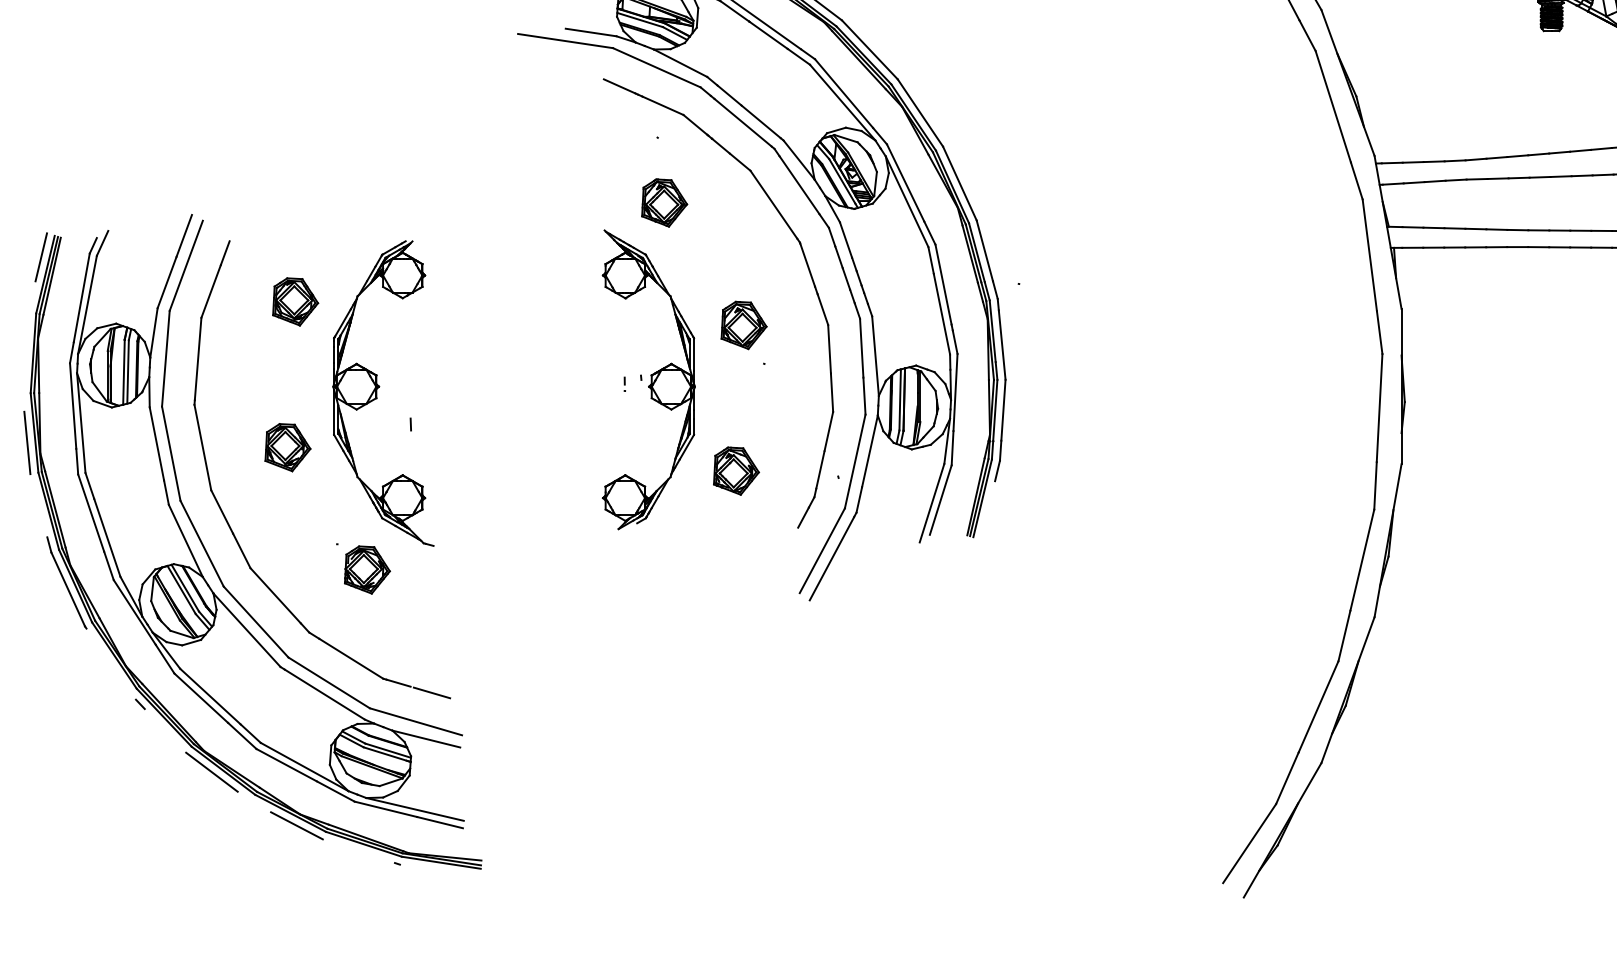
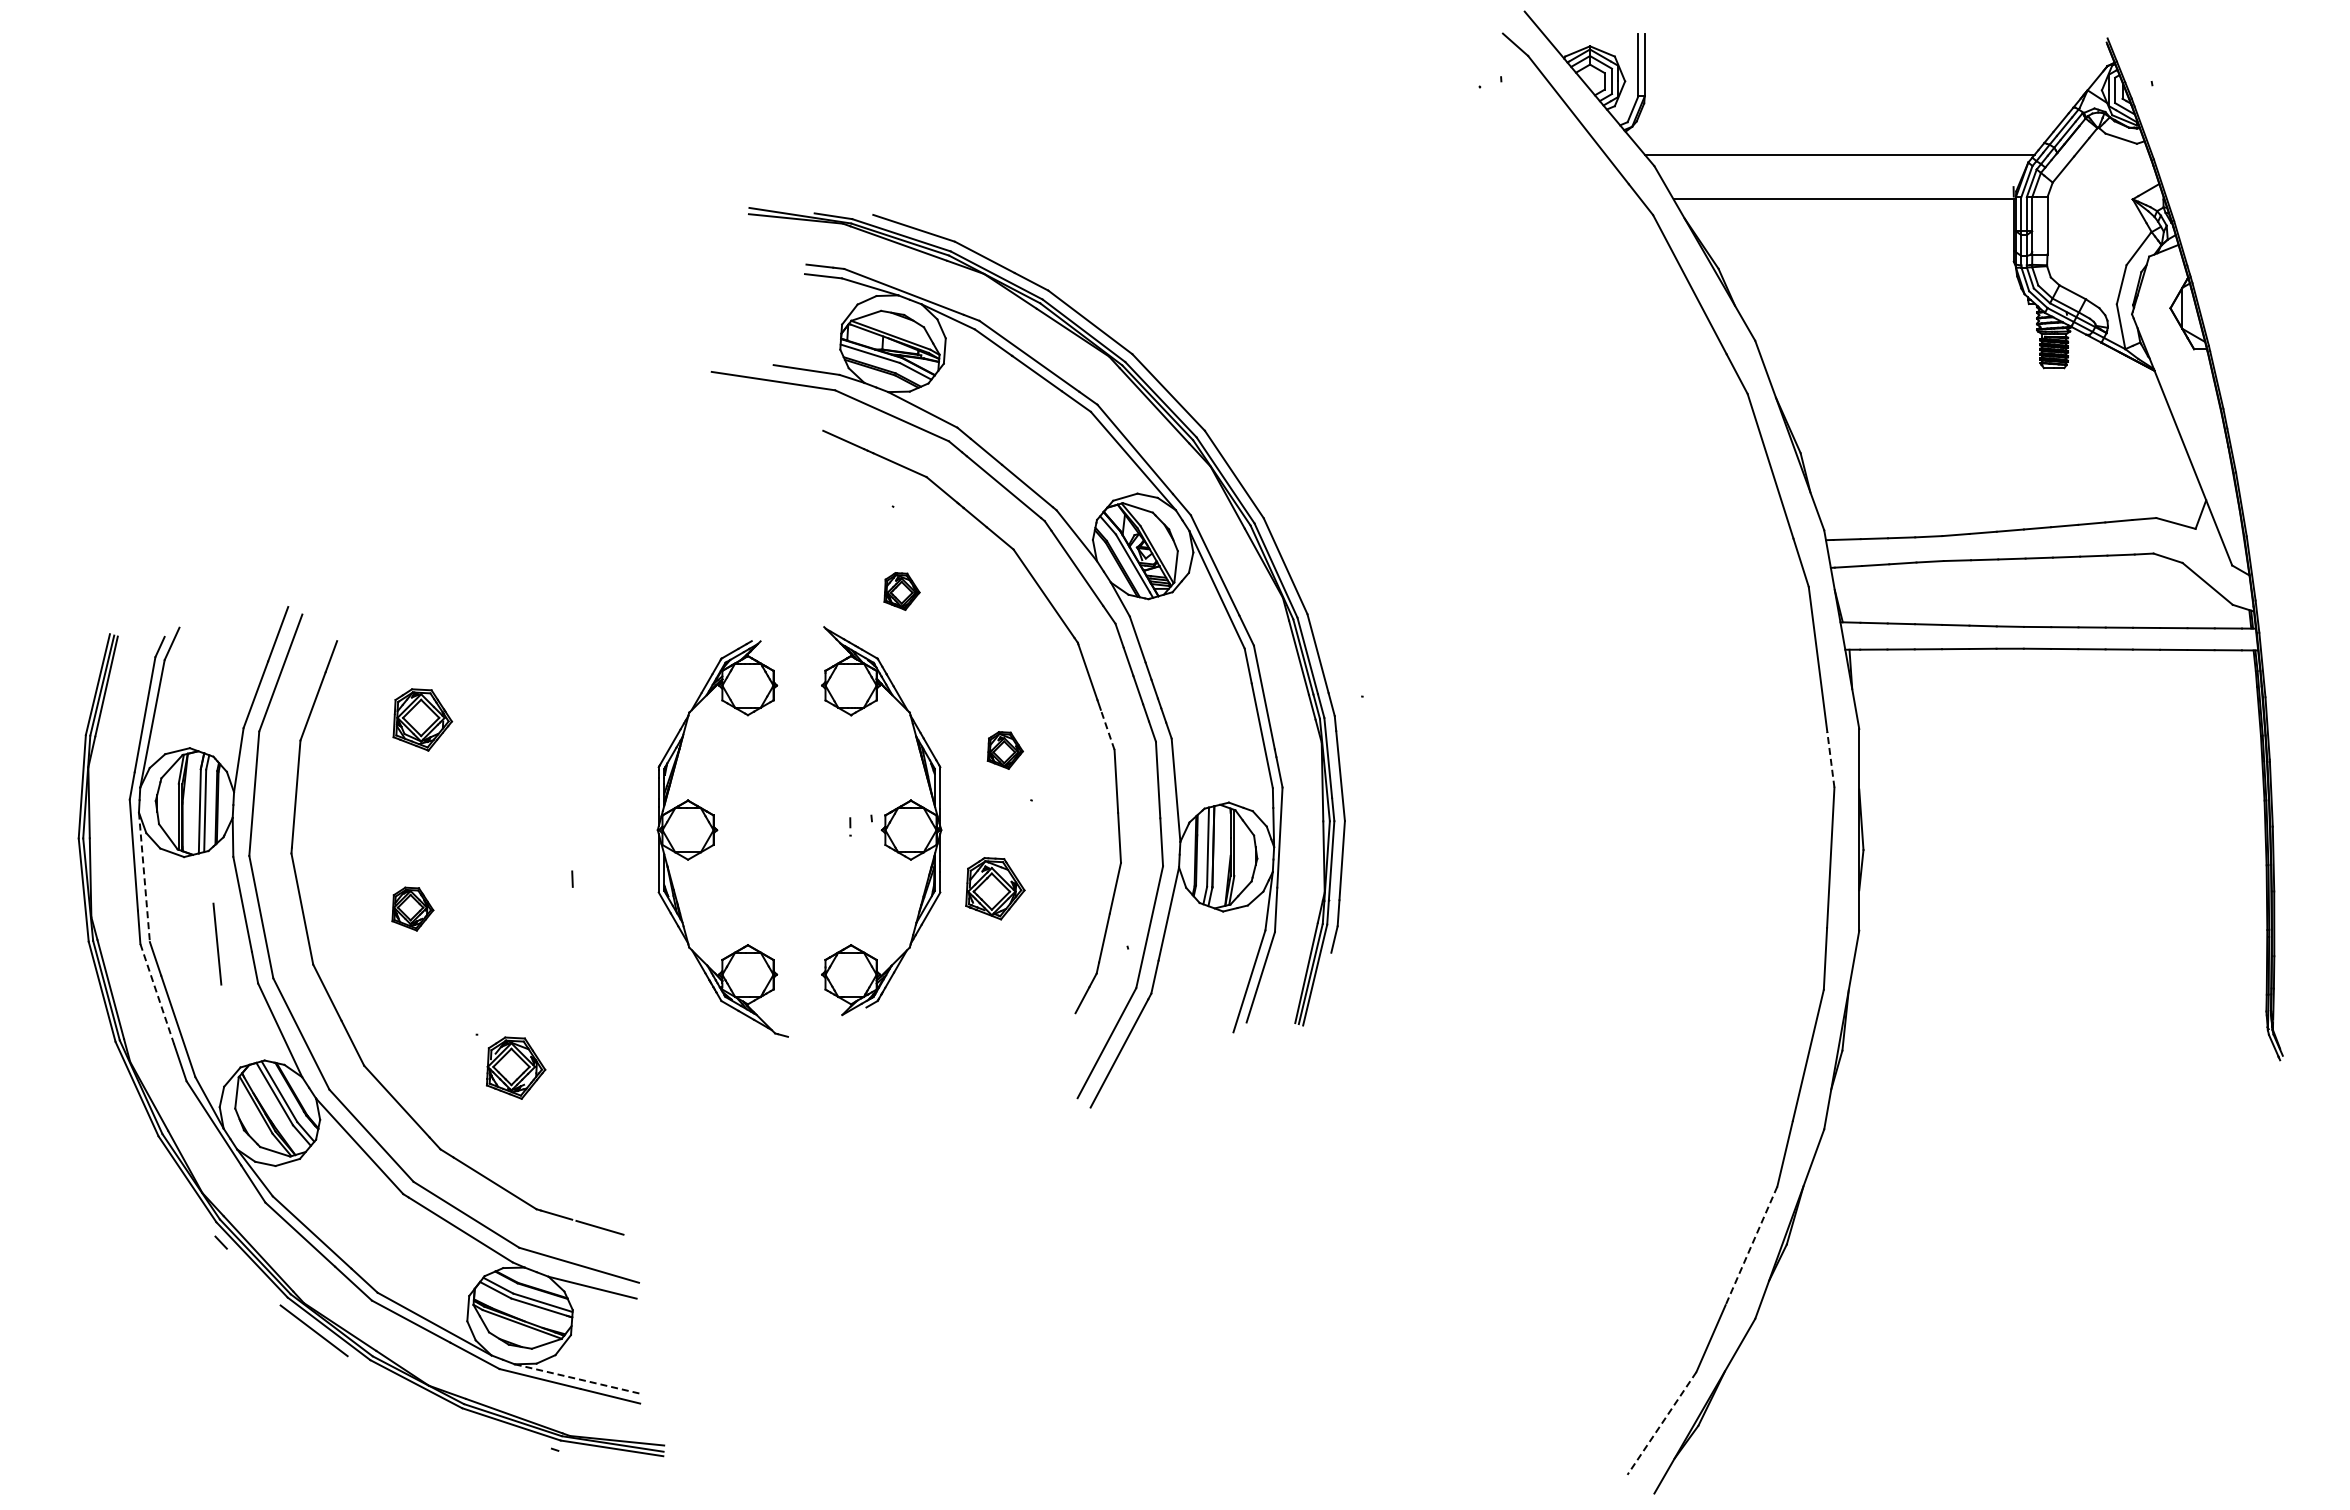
part: (664, 203) -> (901, 591), size x0.6
line: (41, 256) -> (92, 661), removed
line: (822, 309) -> (1107, 729), solid -> dashed
part: (744, 325) -> (1005, 750), size x0.6
line: (1379, 332) -> (1830, 759), solid -> dashed
part: (376, 393) -> (714, 838), moved
line: (81, 423) -> (144, 877), solid -> dashed
line: (27, 442) -> (217, 943), moved
part: (287, 447) -> (412, 908), size x0.7
part: (736, 470) -> (995, 888), moved
line: (91, 513) -> (157, 994), solid -> dashed
part: (66, 582) -> (125, 1084), removed
line: (1318, 706) -> (1751, 1245), solid -> dashed
line: (415, 809) -> (578, 1379), solid -> dashed
line: (296, 825) -> (424, 1399), removed
line: (1249, 843) -> (1661, 1423), solid -> dashed

